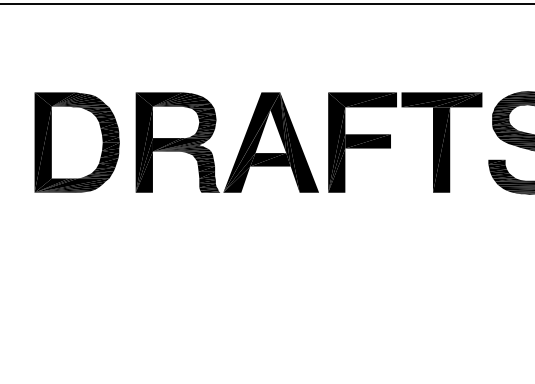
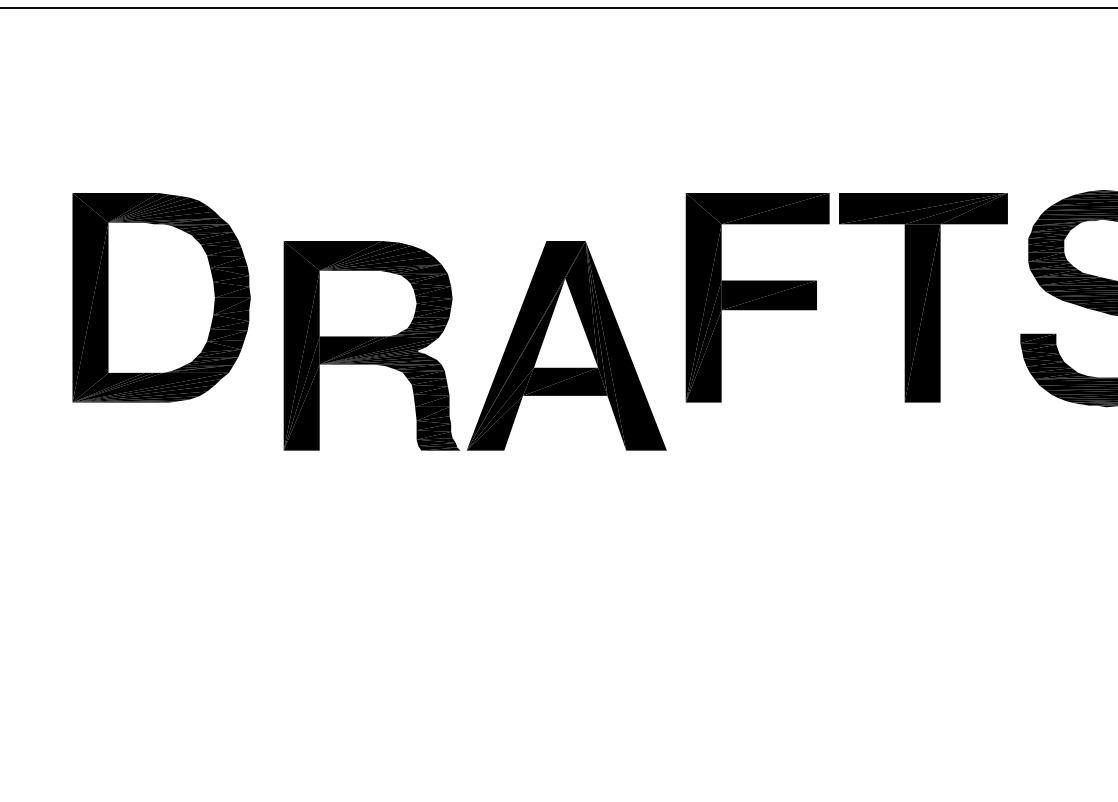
part: (239, 149) -> (500, 360), moved

